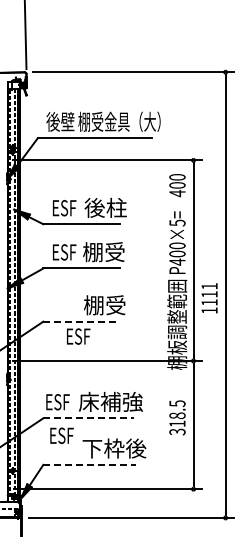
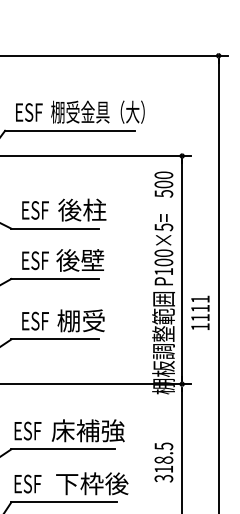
text: (60, 121) -> (30, 111), 後壁 -> ESF
text: (177, 193) -> (163, 193), 400 -> 500
text: (103, 252) -> (79, 260), 棚受 -> 後壁
text: (177, 261) -> (163, 271), P400×5= -> P100×5=
line: (81, 321) -> (54, 339), dashed -> solid
text: (78, 336) -> (35, 321), moved
text: (177, 417) -> (163, 462), moved
line: (89, 418) -> (63, 449), dashed -> solid
text: (61, 435) -> (27, 483), moved
line: (89, 464) -> (63, 501), dashed -> solid

